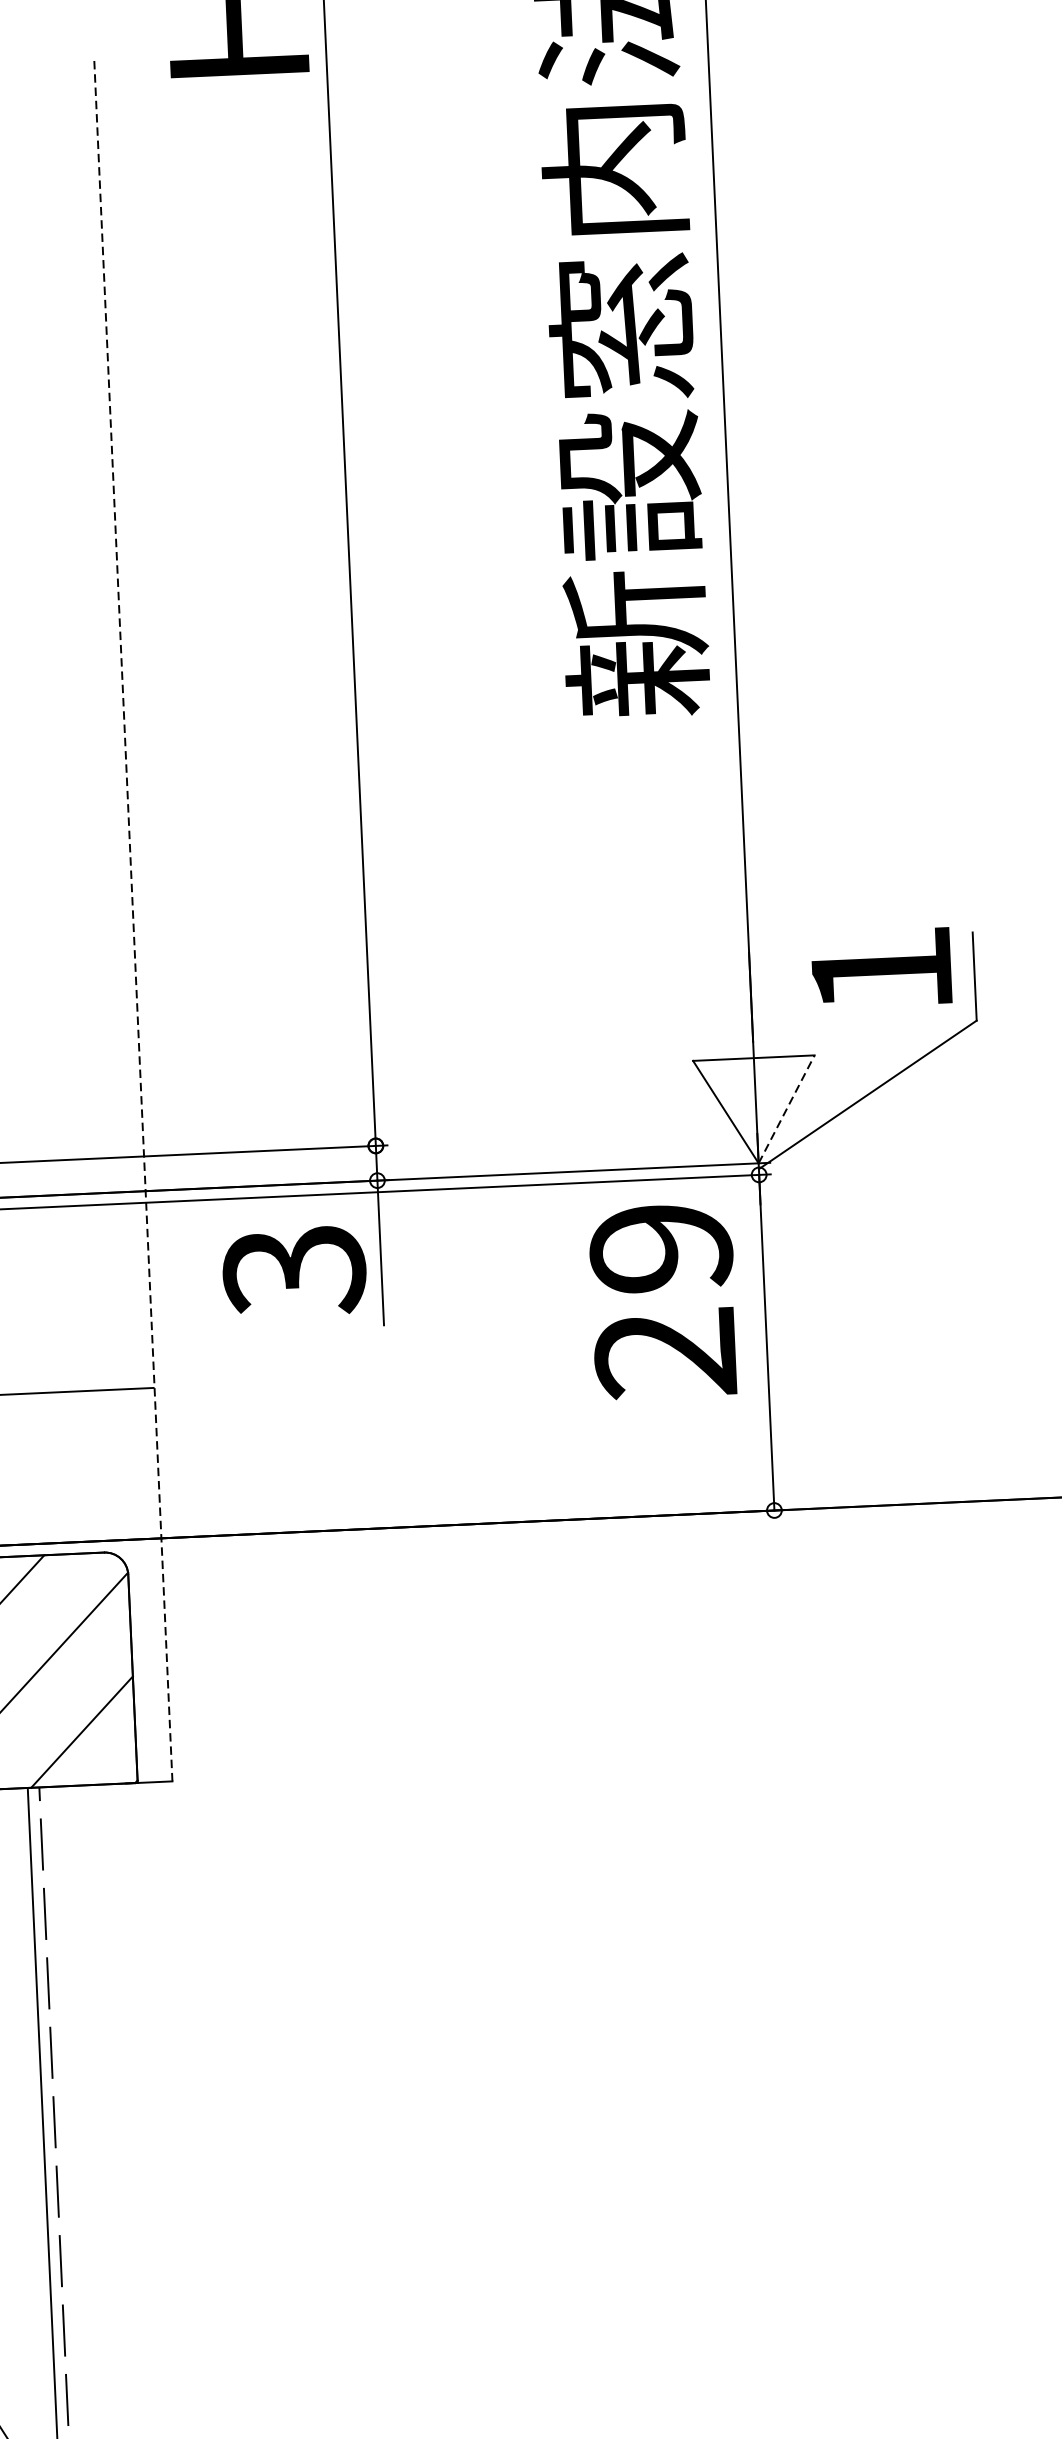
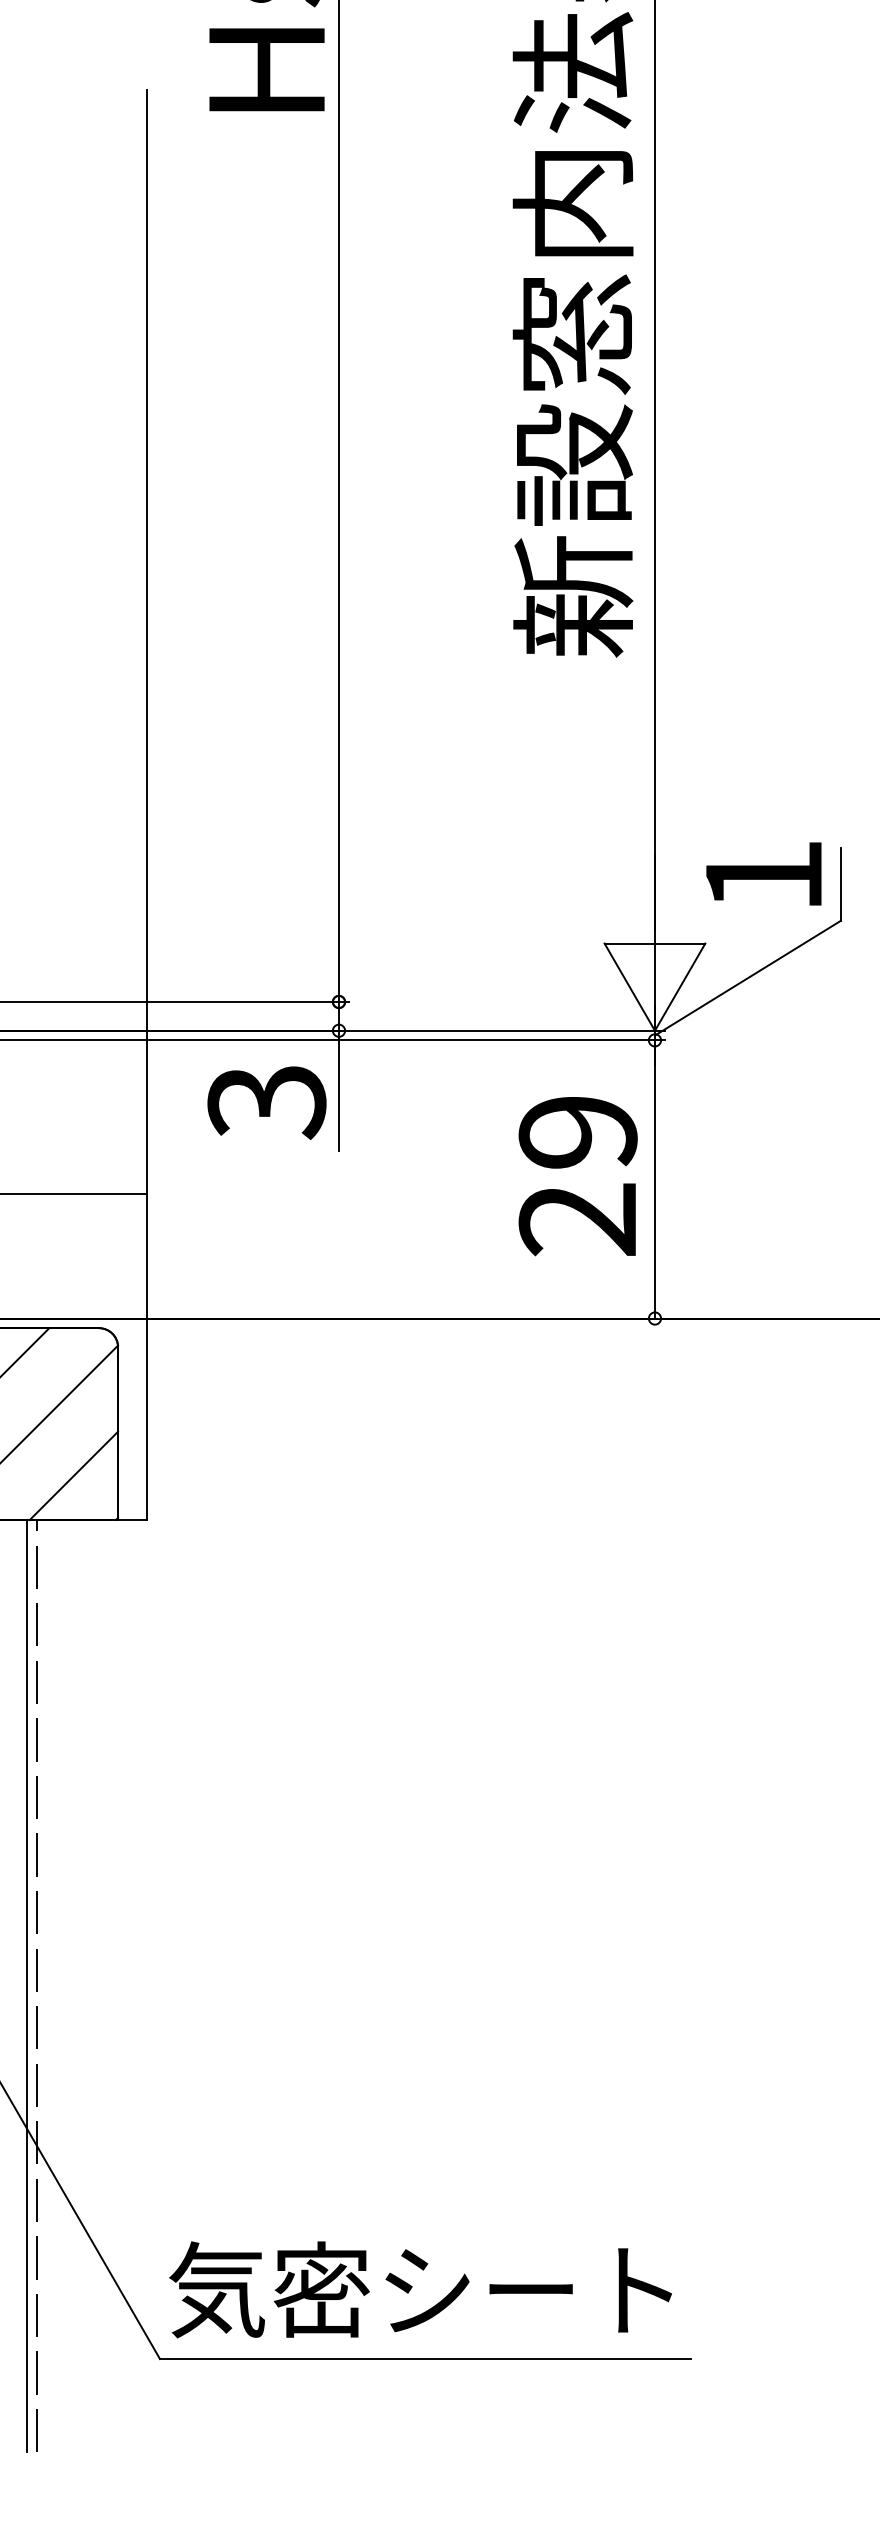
line: (132, 919) -> (146, 805), dashed -> solid
line: (787, 1108) -> (680, 986), dashed -> solid
text: (662, 1301) -> (577, 1176), moved

